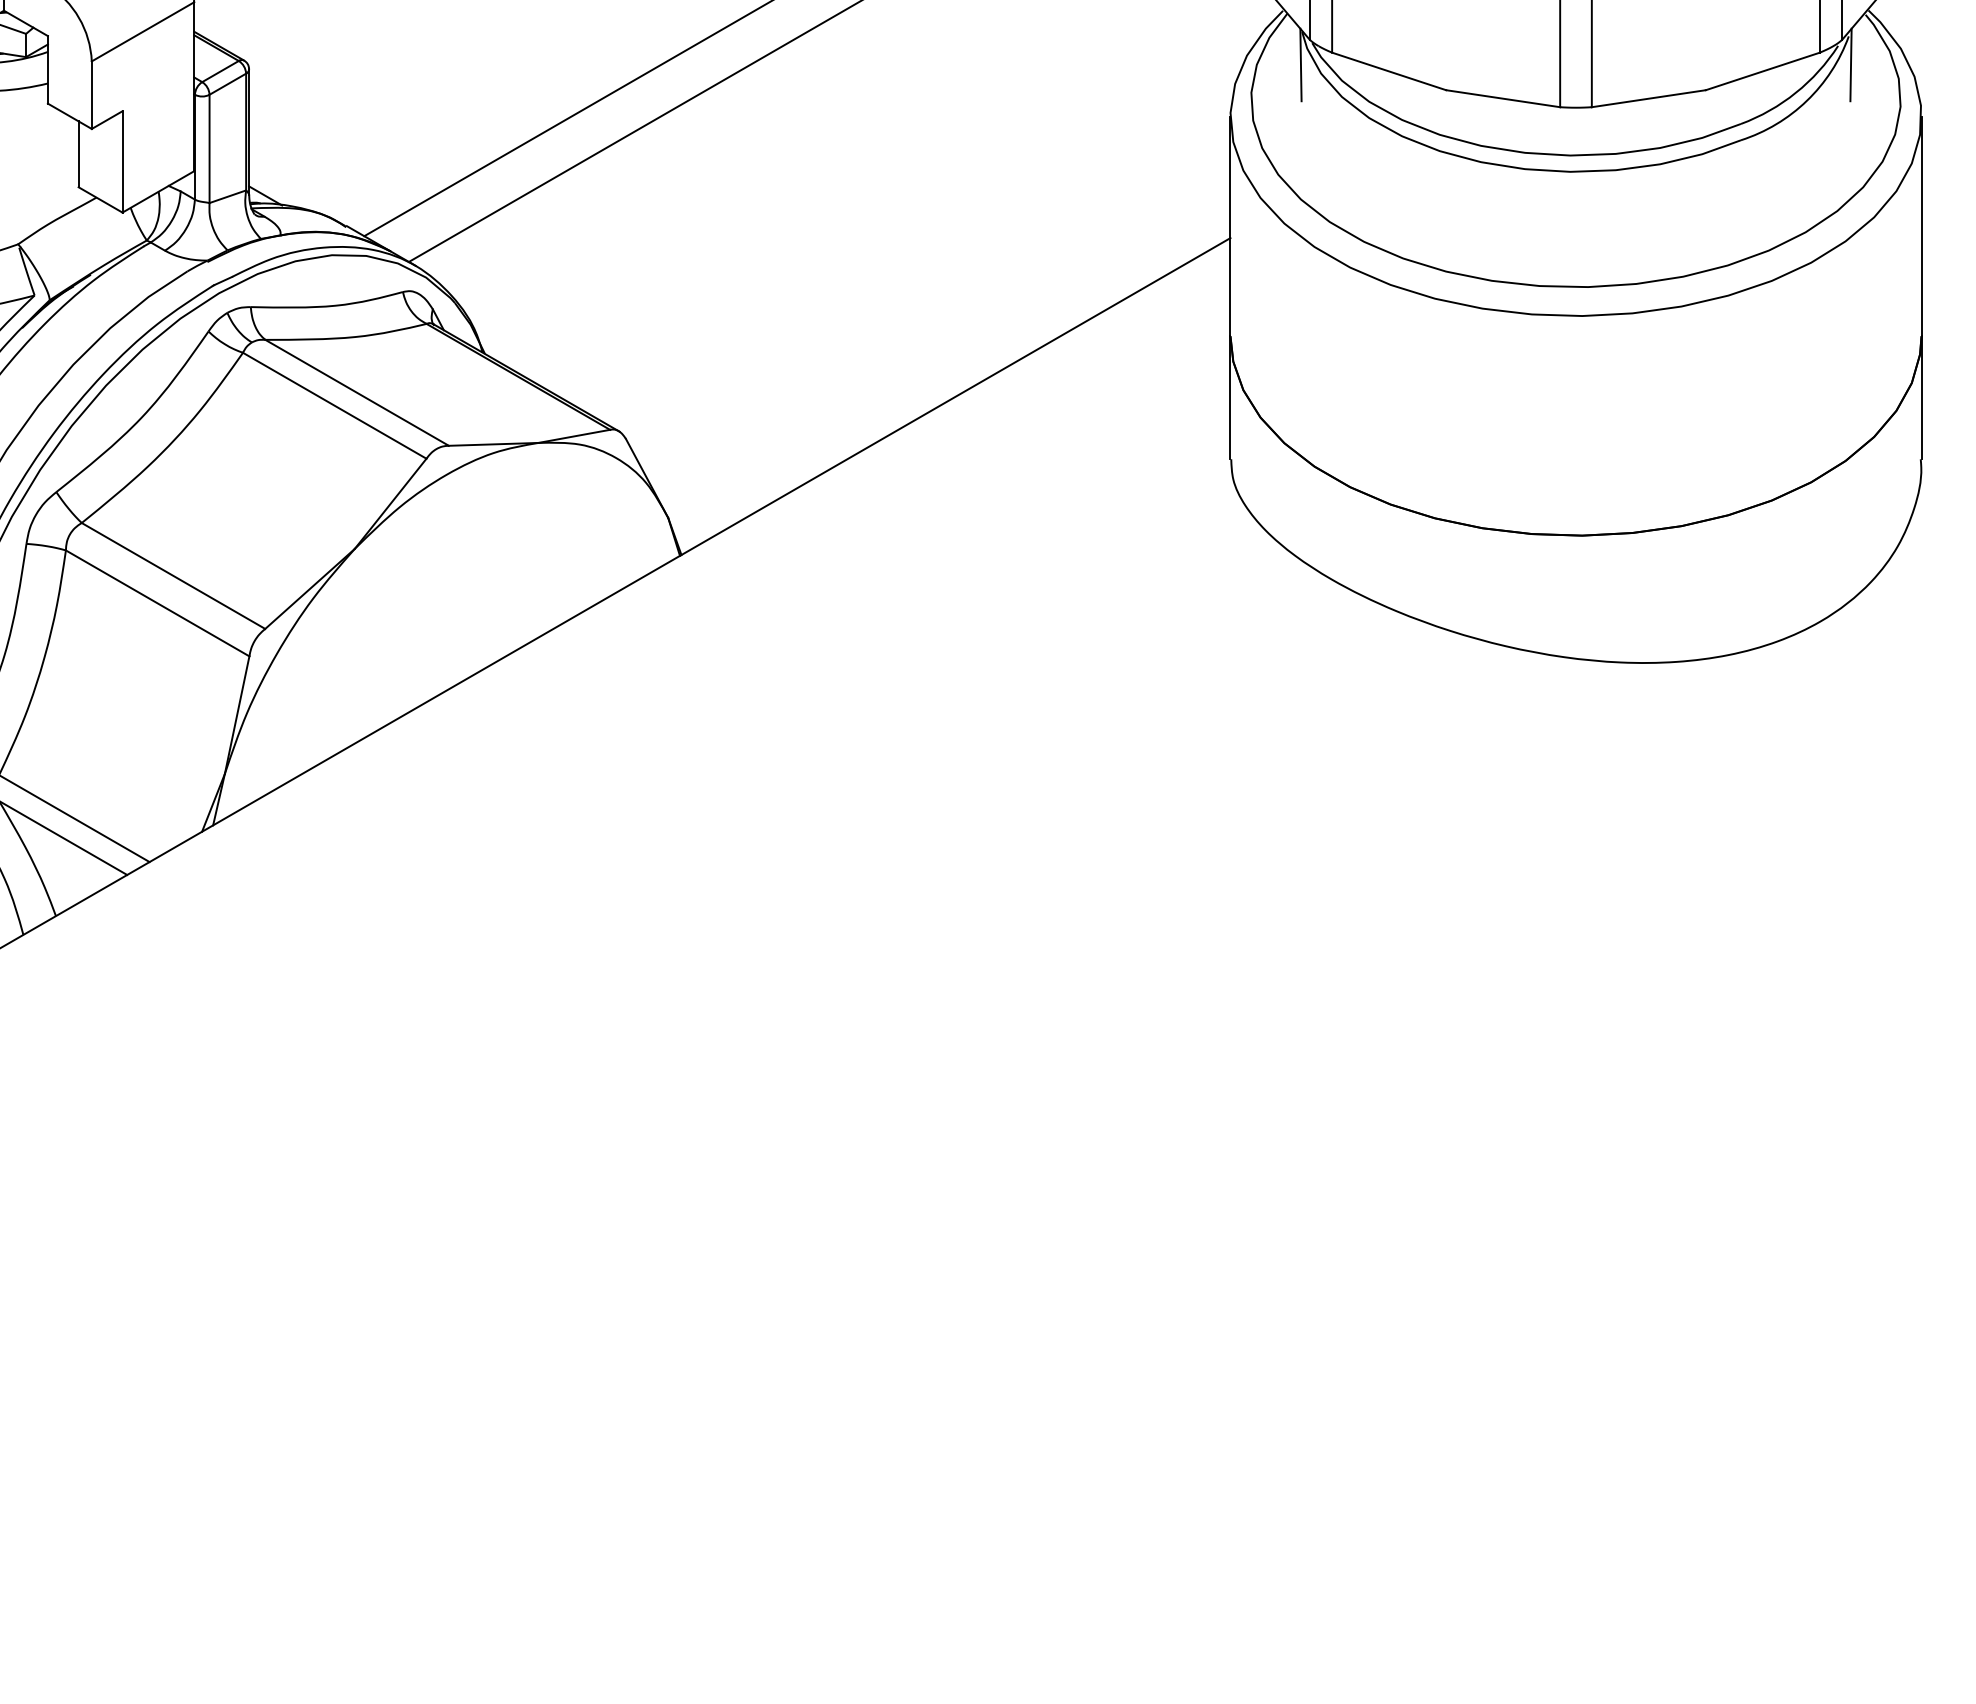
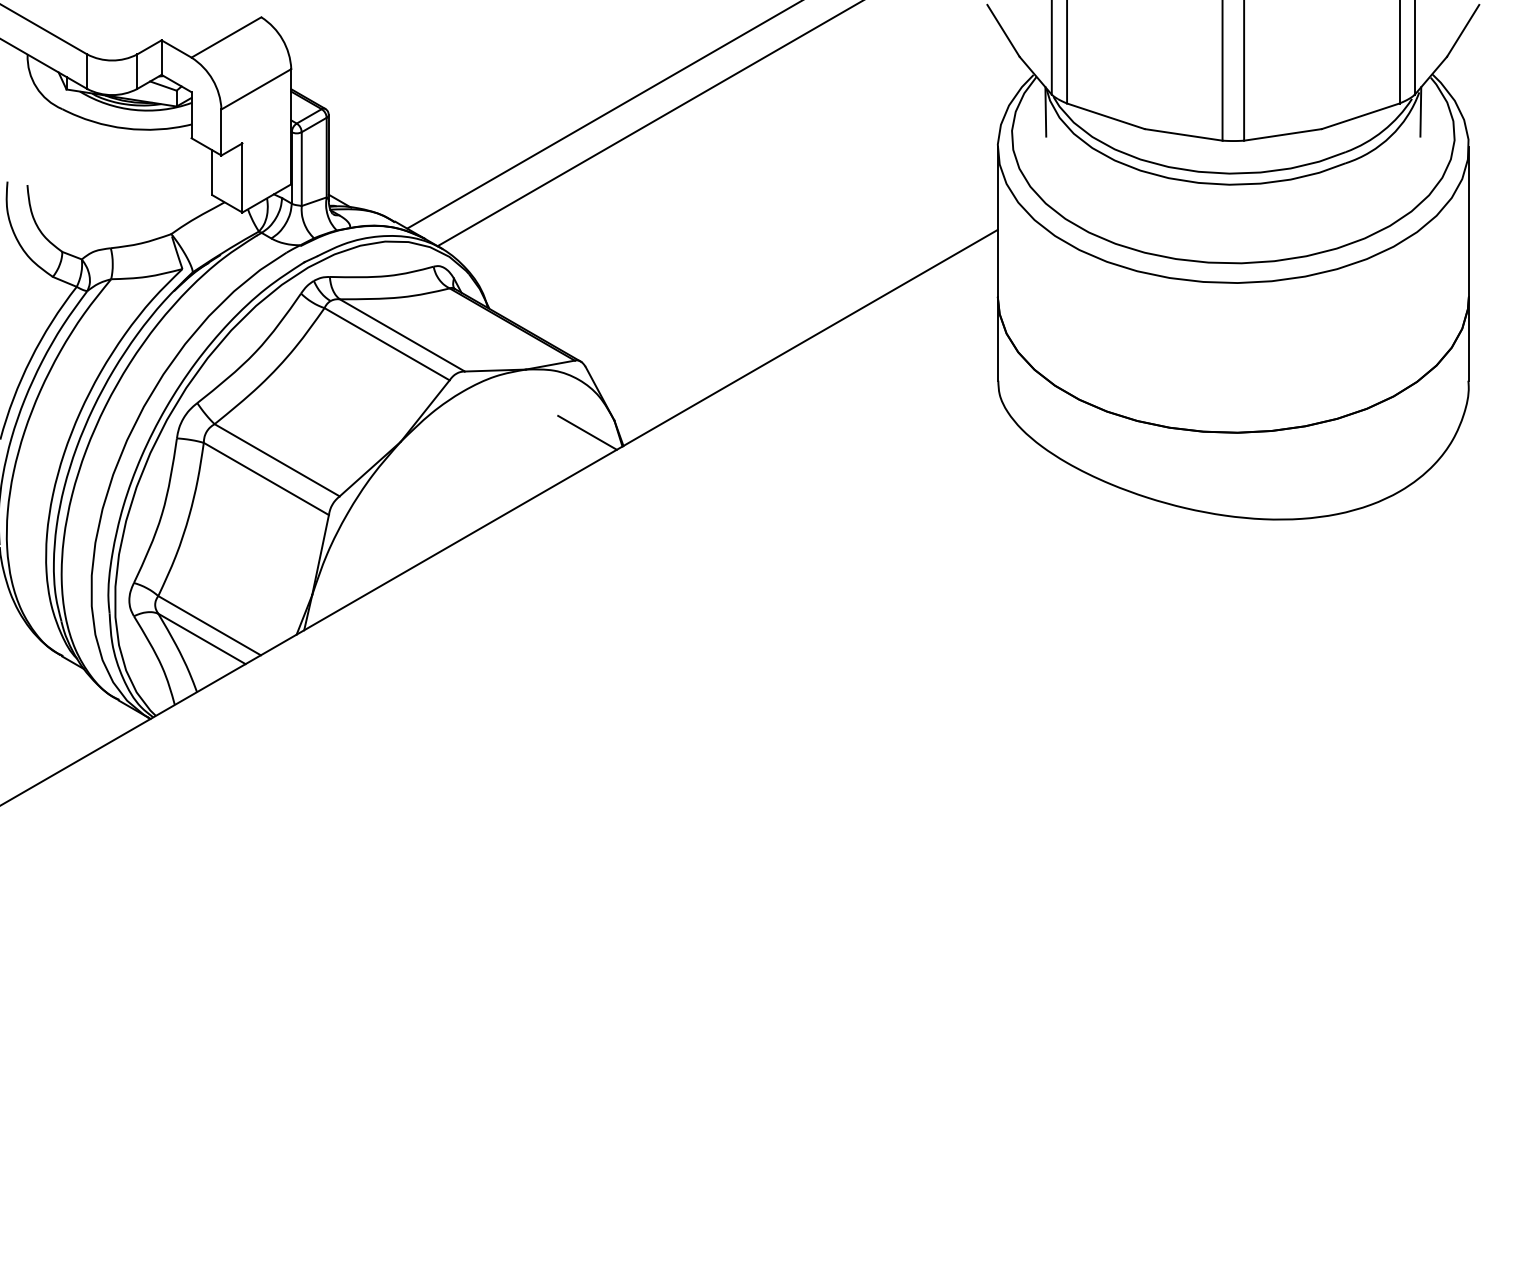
line: (628, 535) -> (587, 432), added

